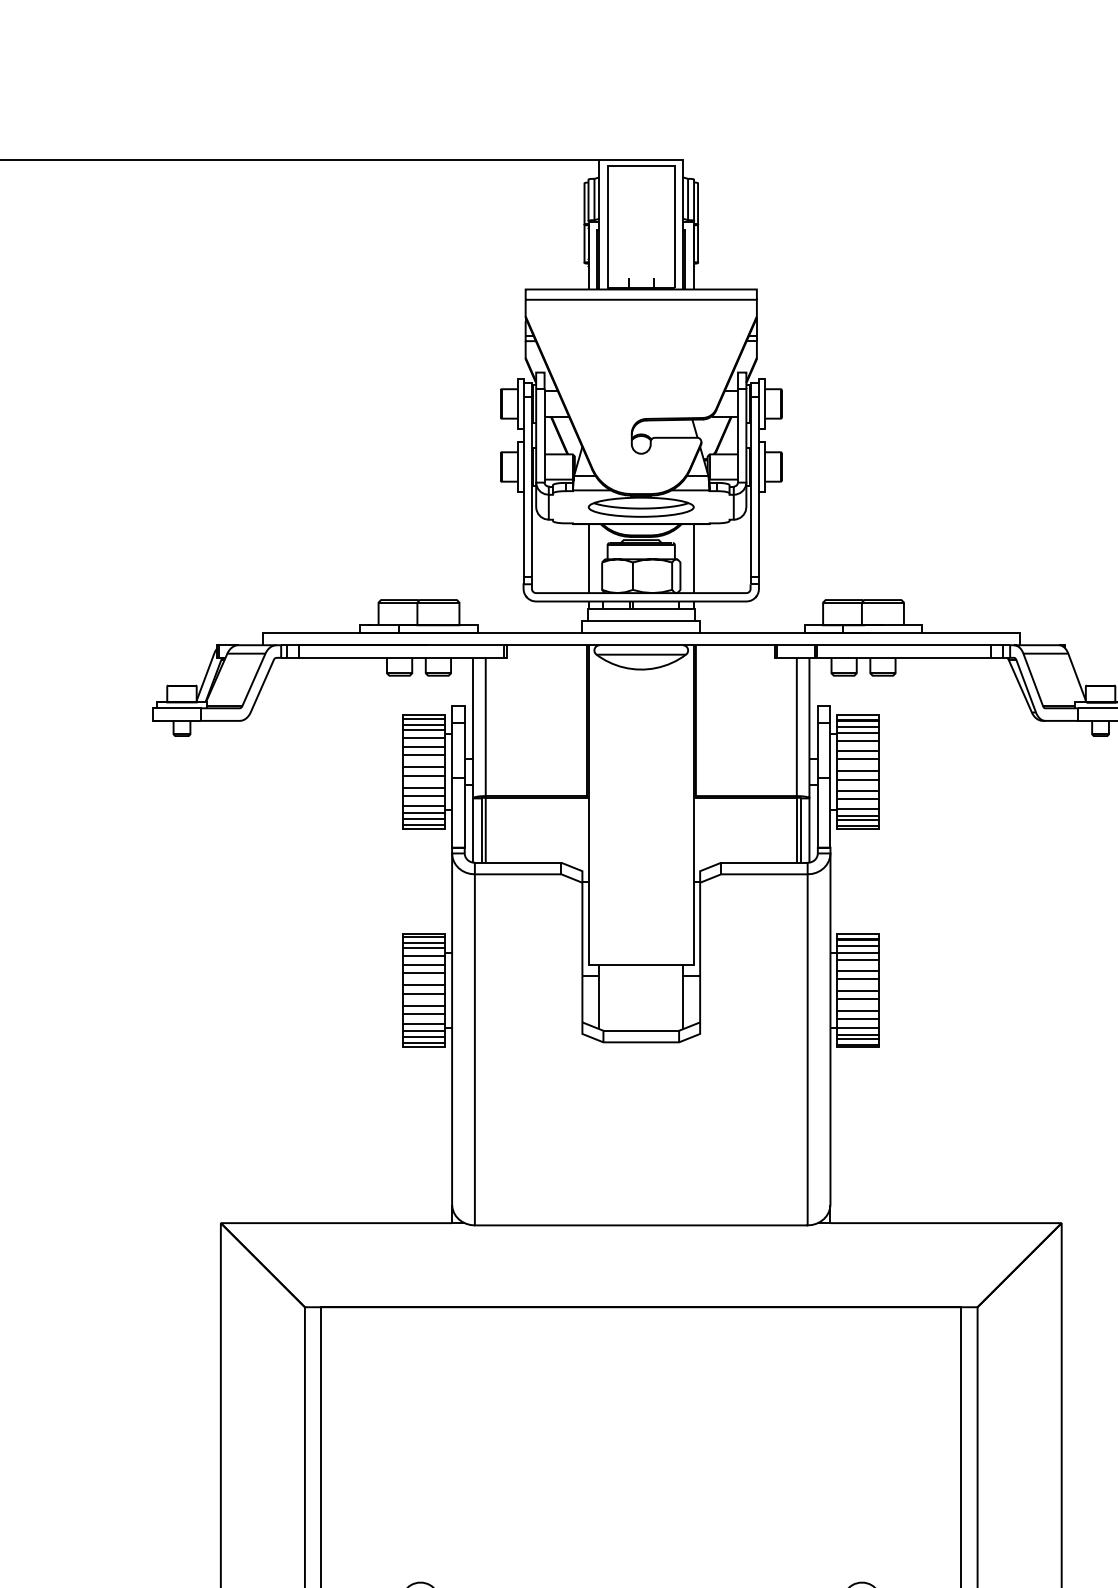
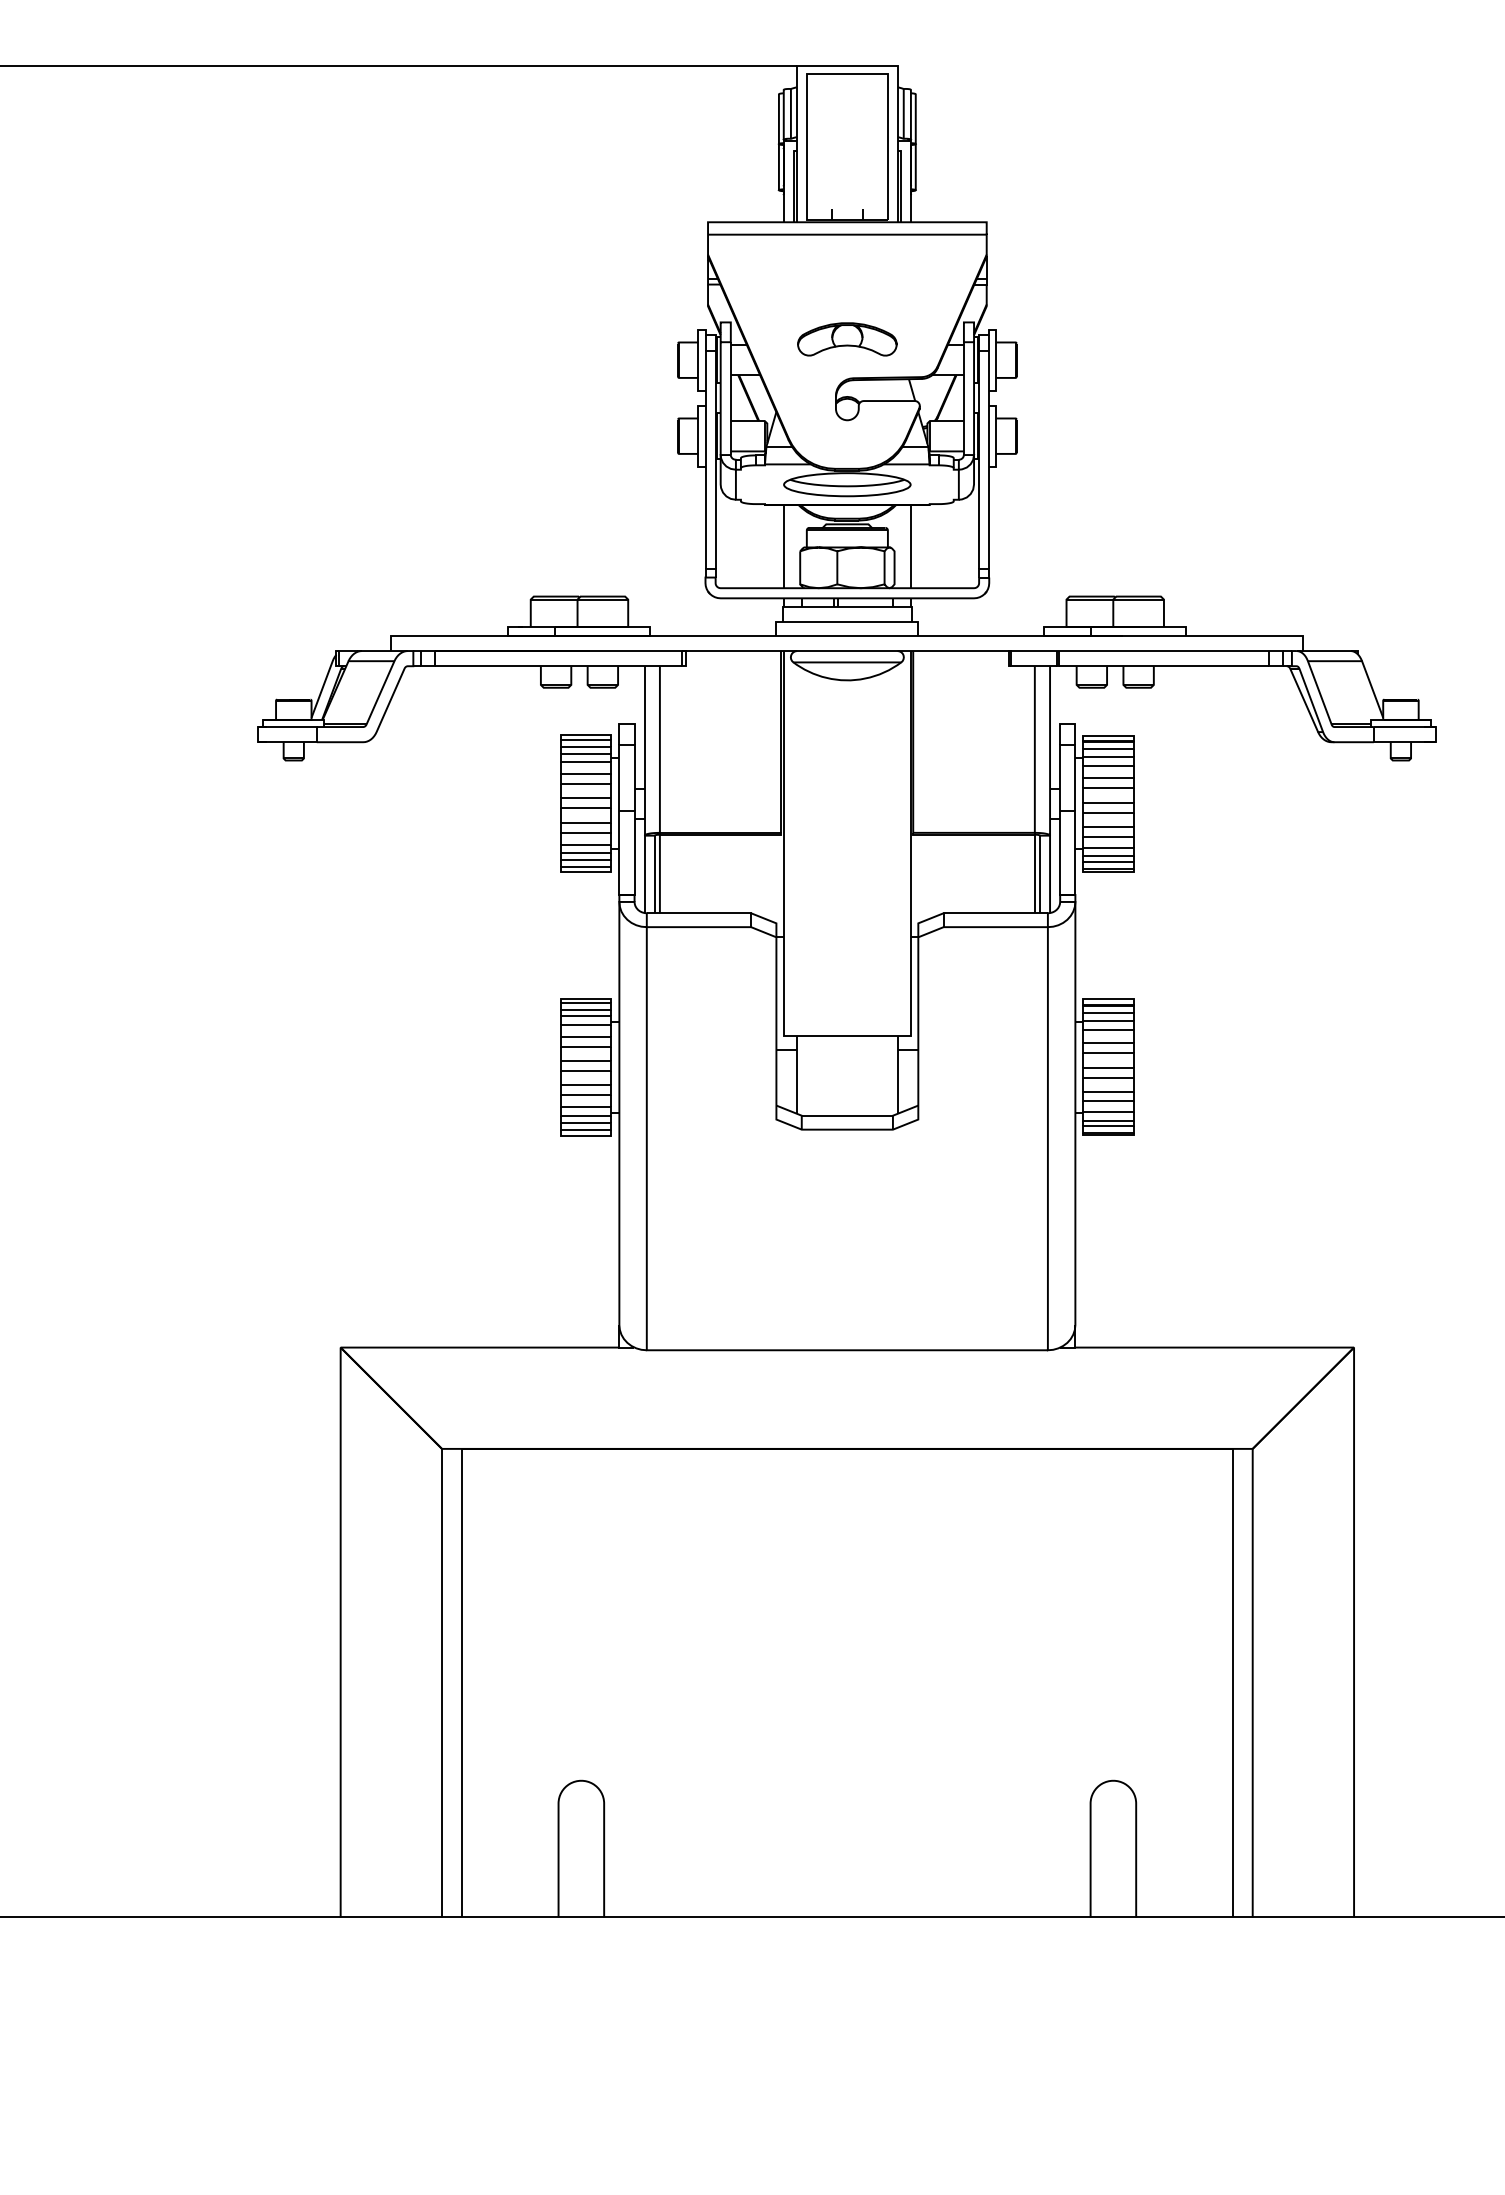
part: (641, 386) -> (847, 339), added

